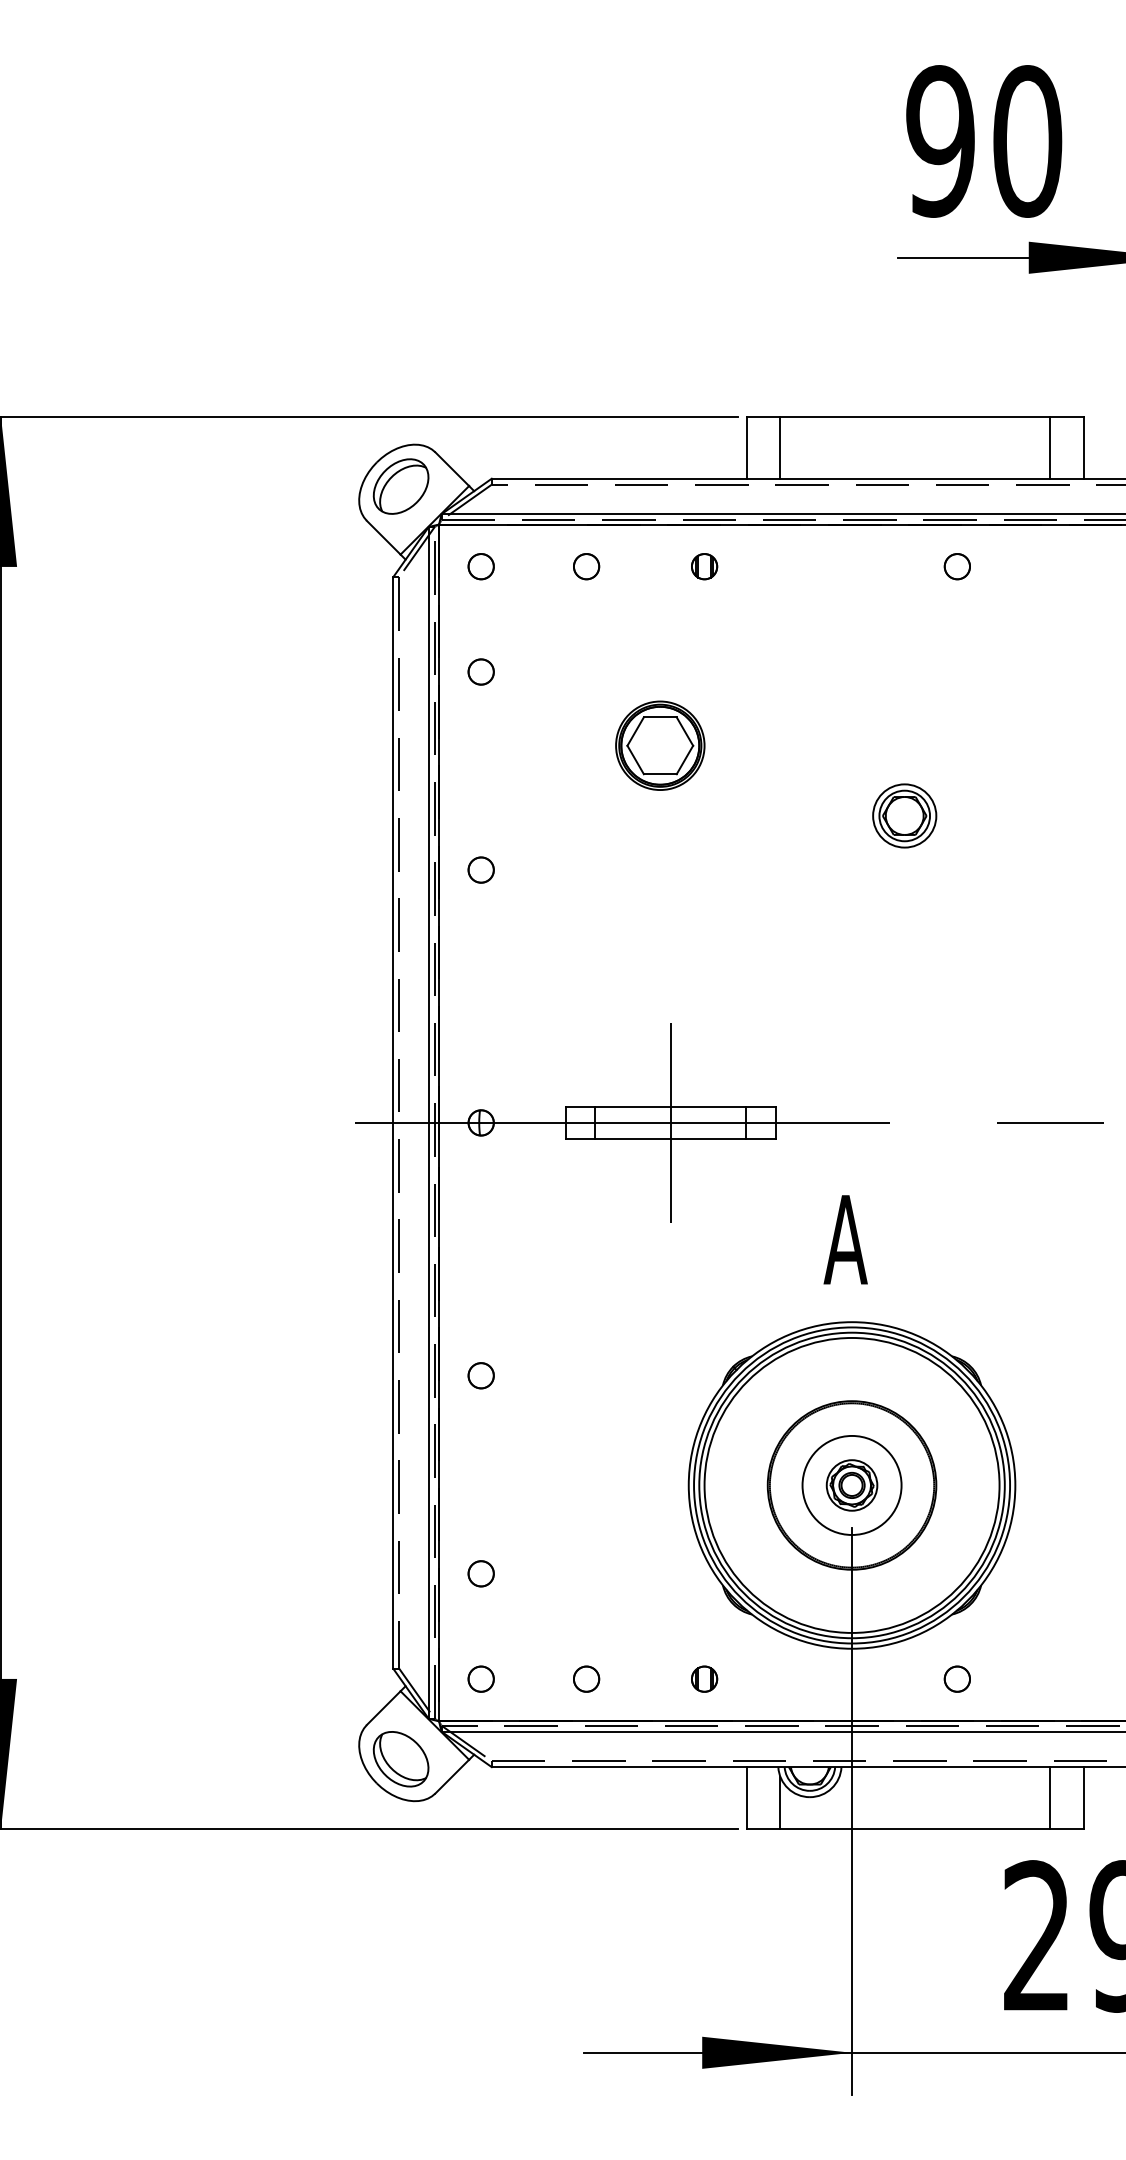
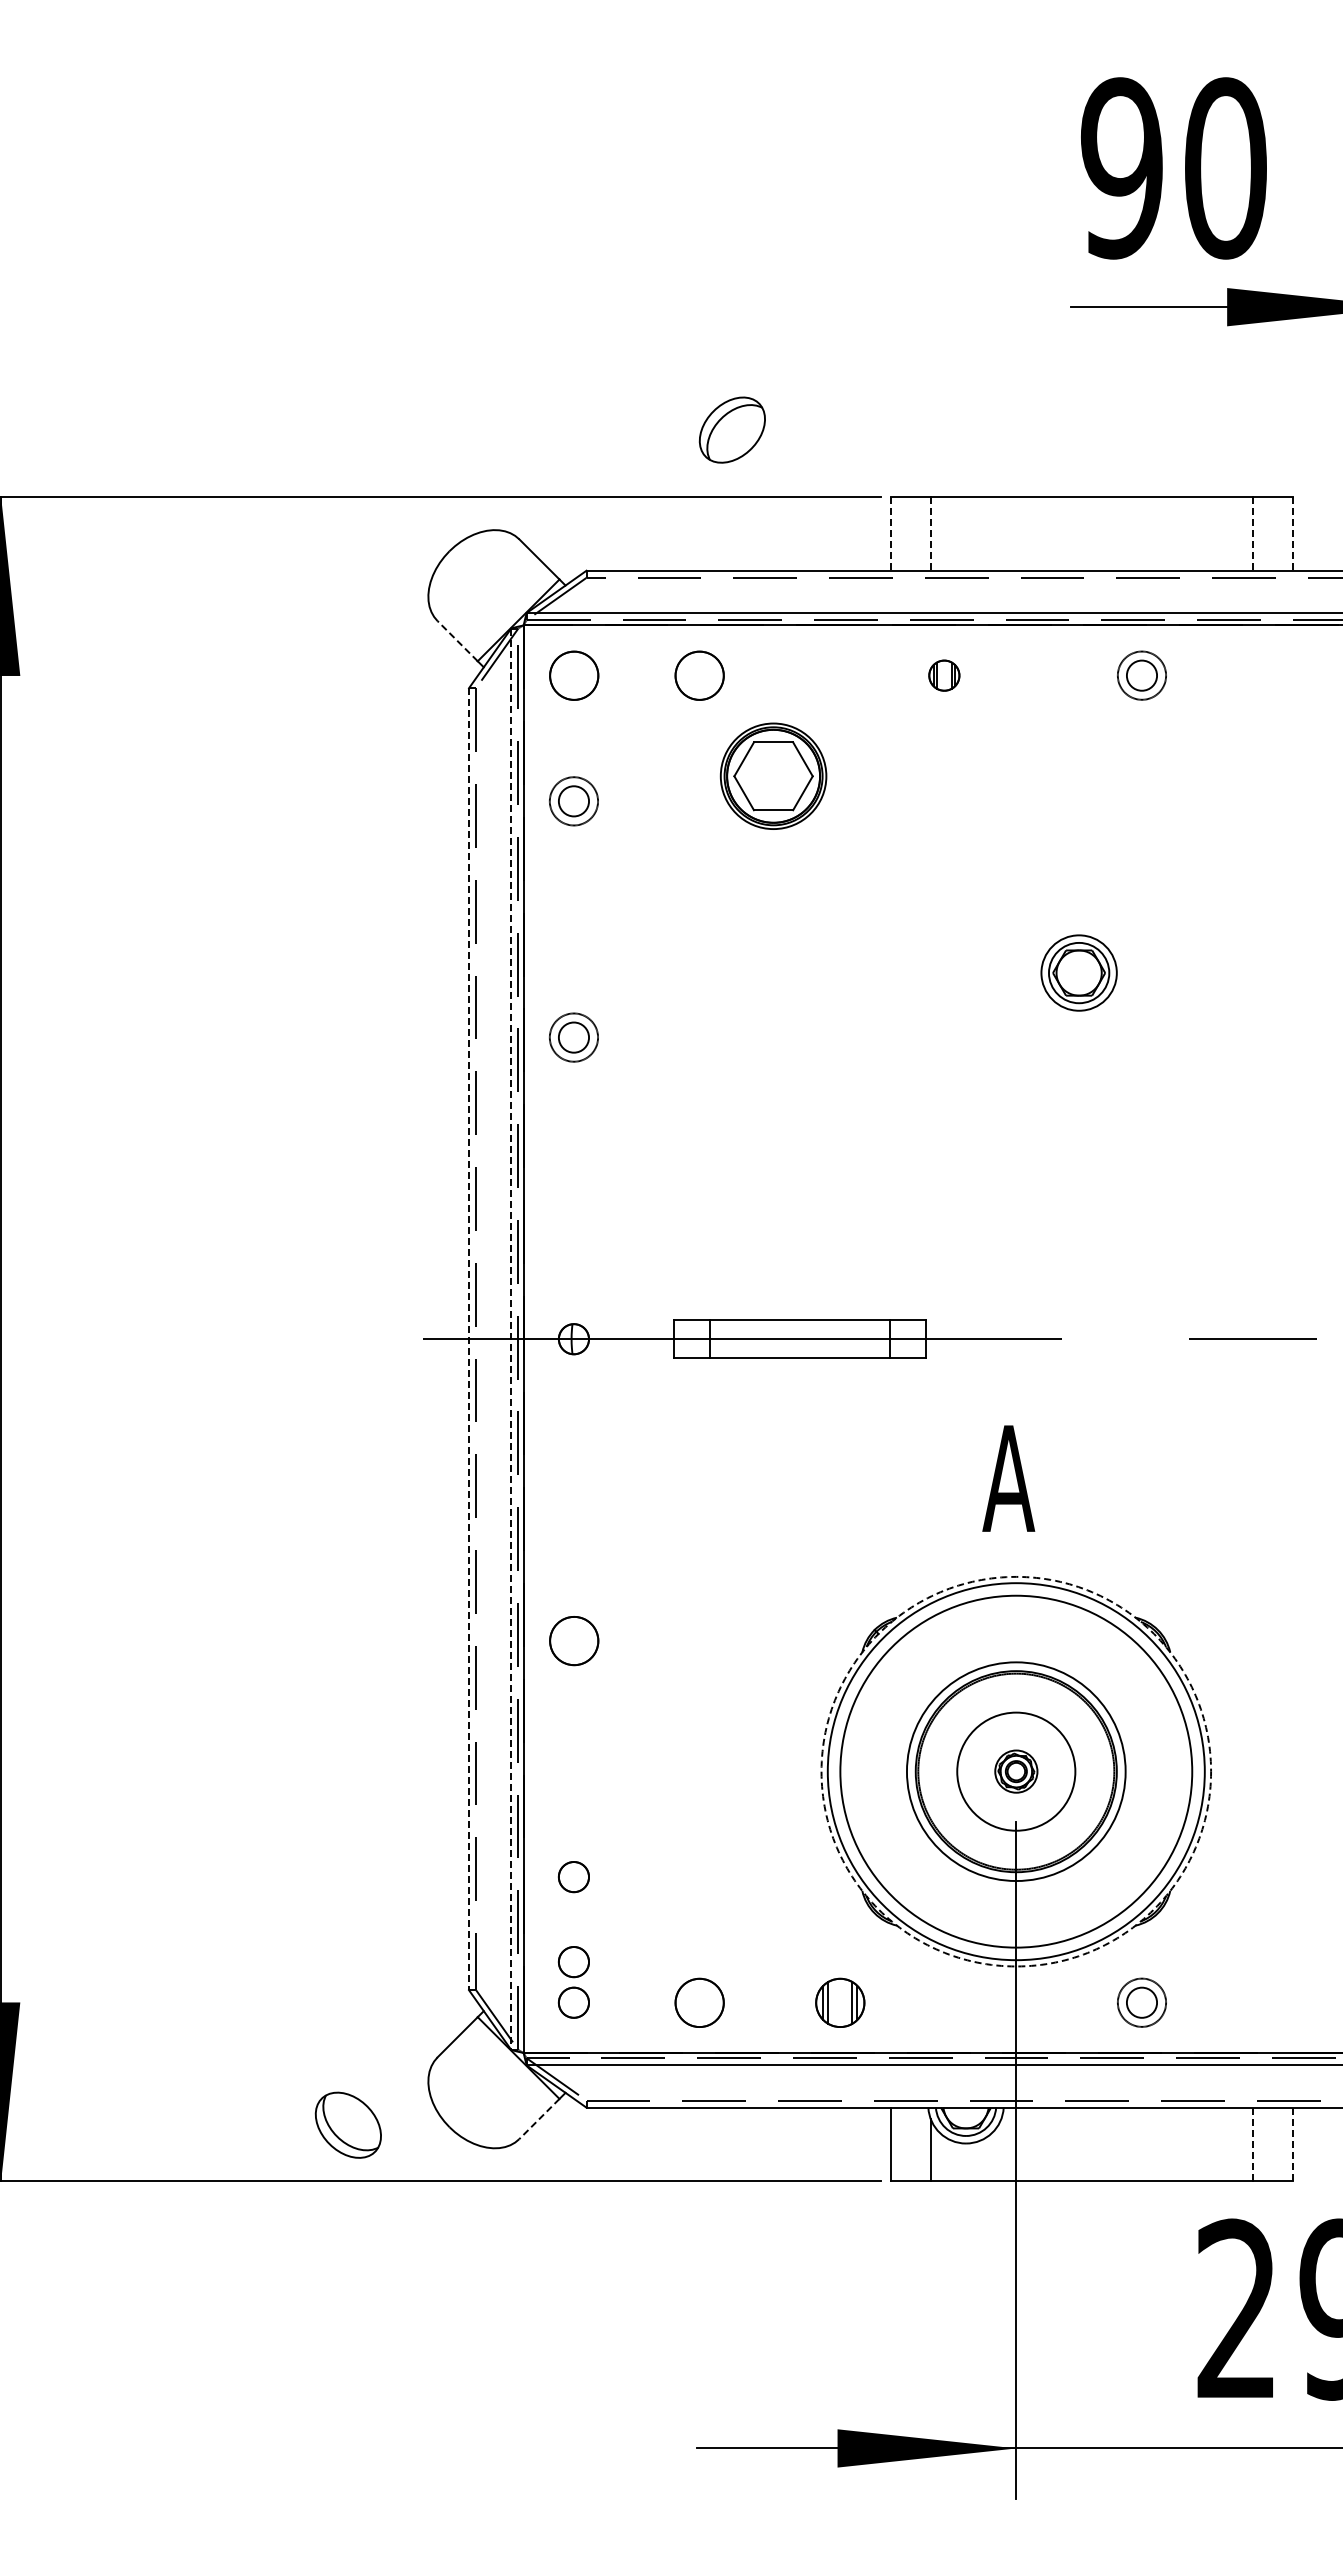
line: (746, 447) -> (890, 533), solid -> dashed
line: (780, 447) -> (930, 533), solid -> dashed
line: (1050, 447) -> (1252, 533), solid -> dashed
line: (1083, 447) -> (1292, 533), solid -> dashed
part: (400, 486) -> (731, 429), moved
line: (383, 537) -> (457, 640), solid -> dashed
circle: (480, 566) -> (573, 675), size x1.6
circle: (586, 566) -> (699, 675), size x1.6
part: (704, 566) -> (944, 675), moved
circle: (957, 566) -> (1141, 675), size x1.6
circle: (480, 672) -> (573, 801), size x1.6
part: (660, 745) -> (773, 775), moved
circle: (480, 870) -> (573, 1037), size x1.6
line: (671, 1122) -> (800, 1338), removed
line: (393, 1123) -> (469, 1339), solid -> dashed
line: (428, 1123) -> (511, 1339), solid -> dashed
circle: (480, 1375) -> (573, 1640), size x1.6
circle: (852, 1485) -> (1016, 1771), size x0.6
circle: (852, 1485) -> (1016, 1771), solid -> dashed
part: (852, 1485) -> (1016, 1771), size x0.7
circle: (480, 1645) -> (573, 1962), added
circle: (586, 1678) -> (699, 2002), size x1.6
part: (704, 1678) -> (840, 2002), size x1.6
circle: (957, 1678) -> (1141, 2002), size x1.6
part: (400, 1758) -> (347, 2124), moved
line: (452, 1777) -> (539, 2119), solid -> dashed
line: (1050, 1798) -> (1252, 2144), solid -> dashed
line: (1083, 1798) -> (1292, 2144), solid -> dashed

